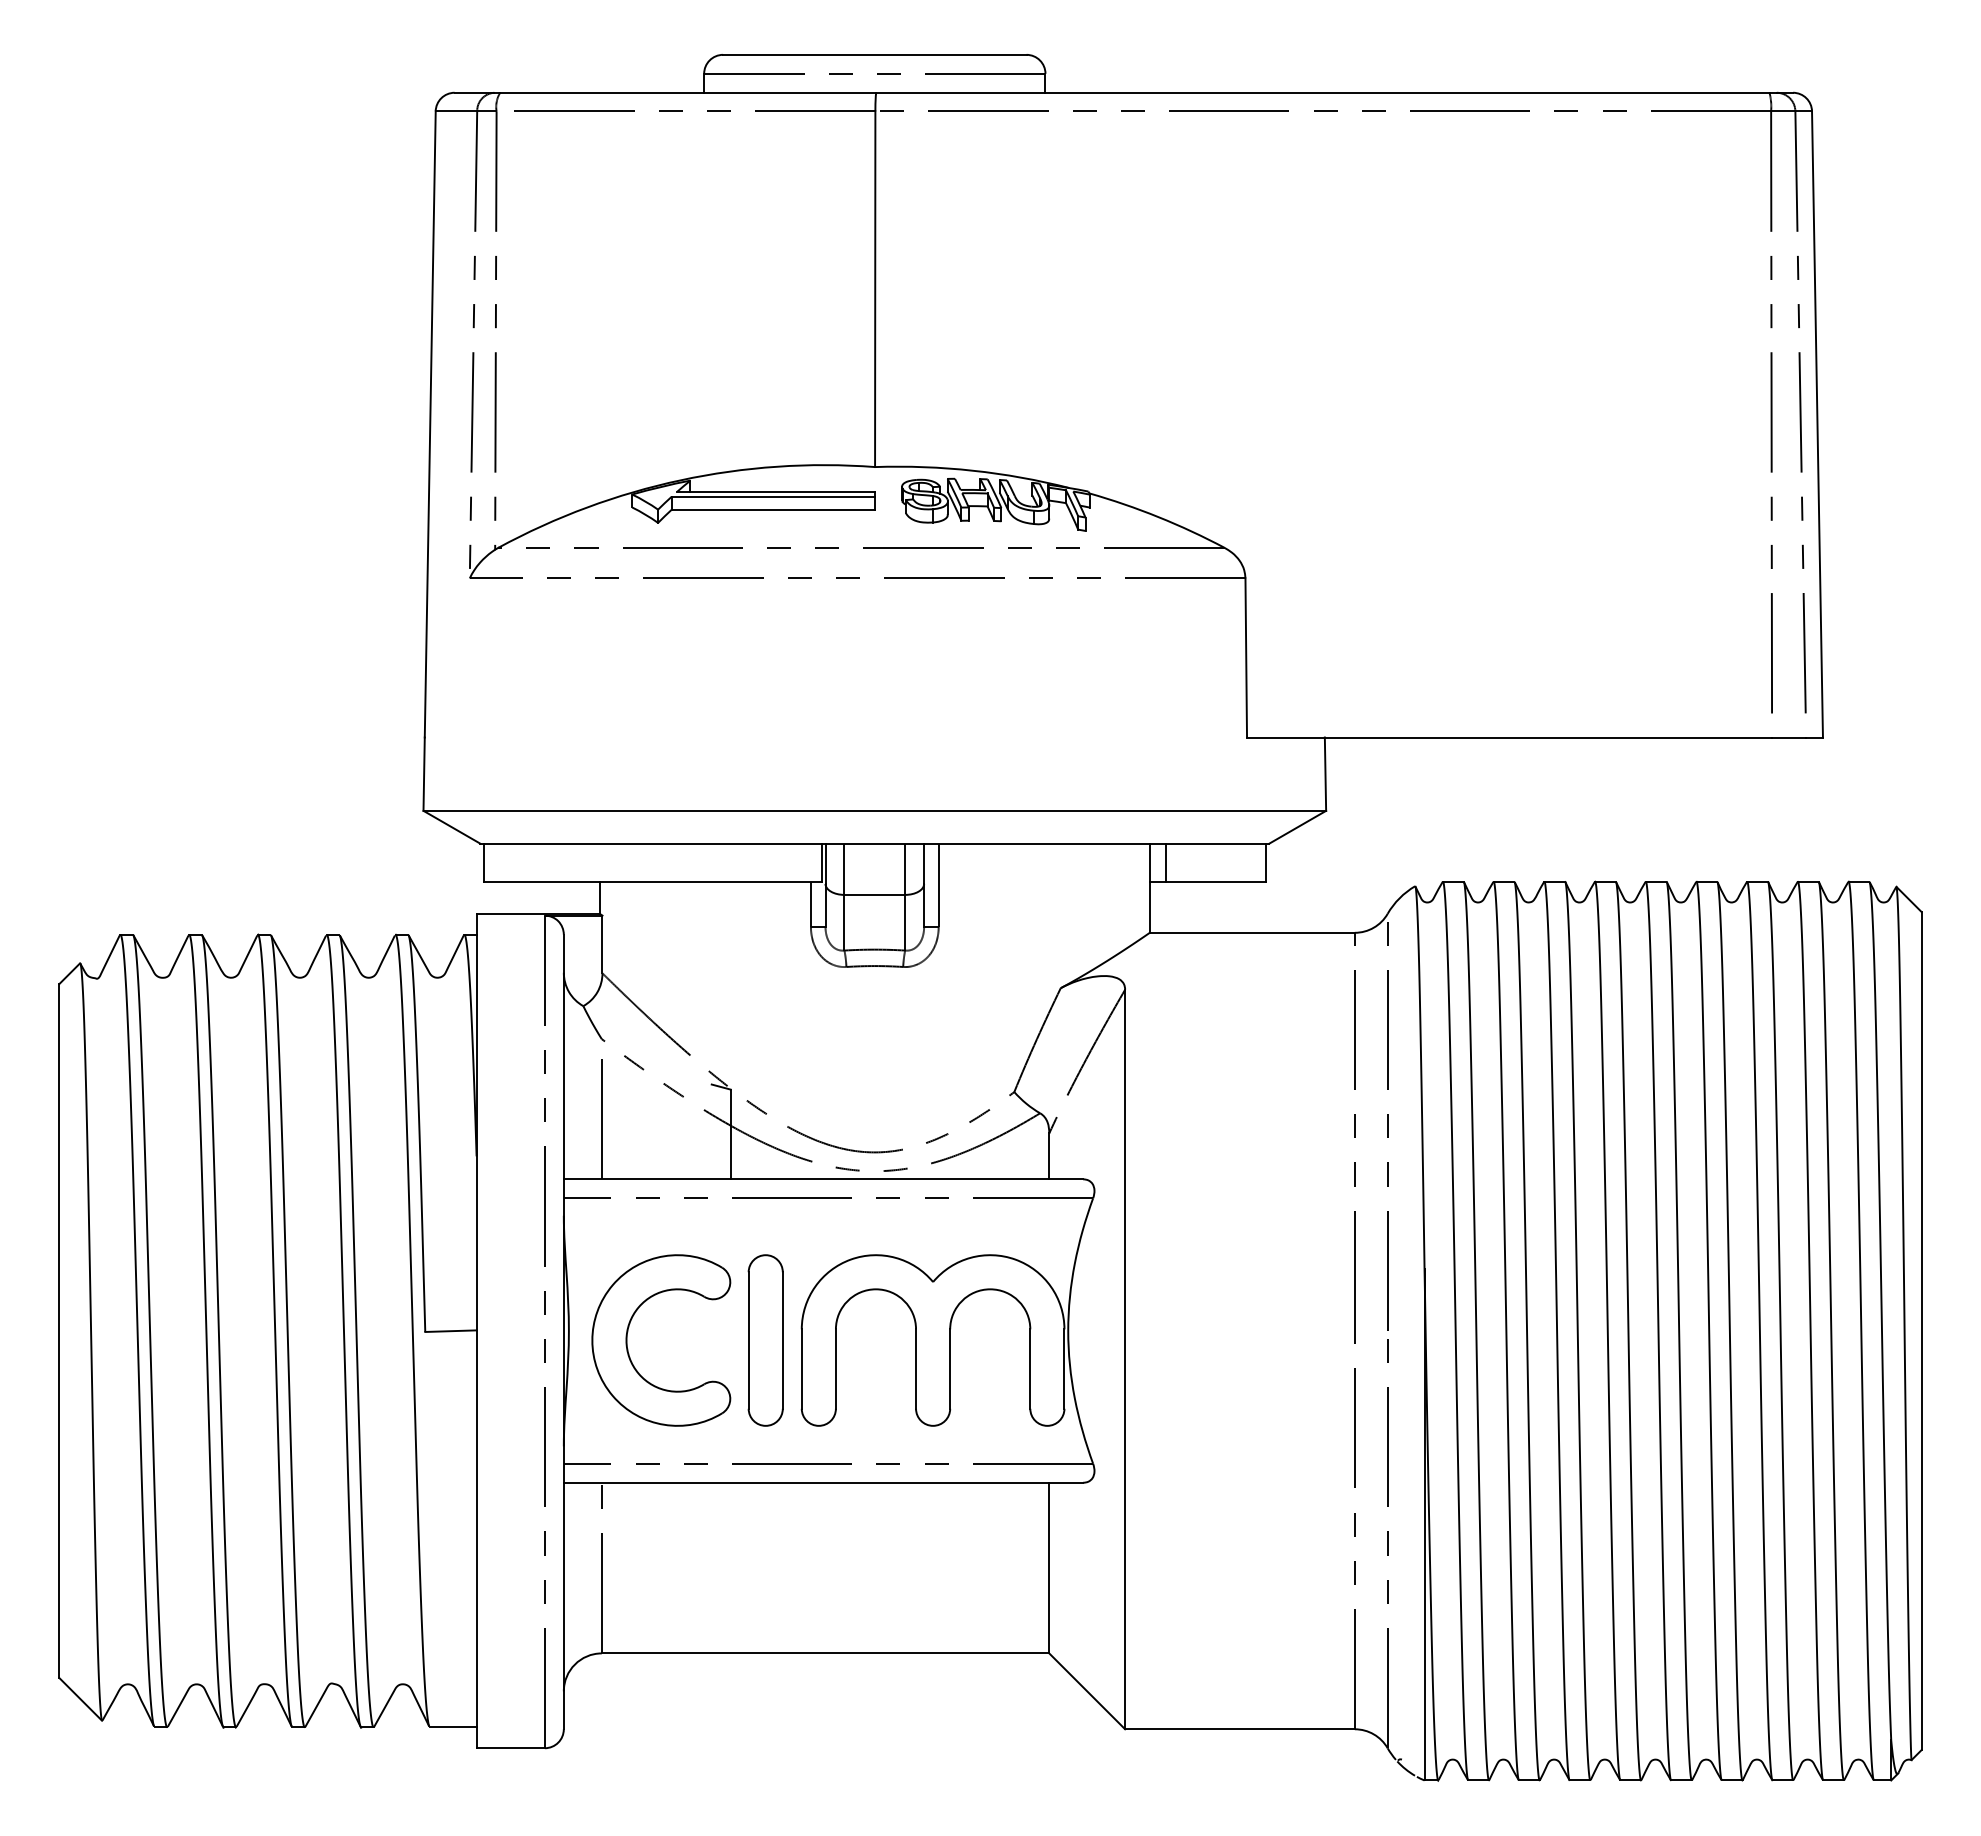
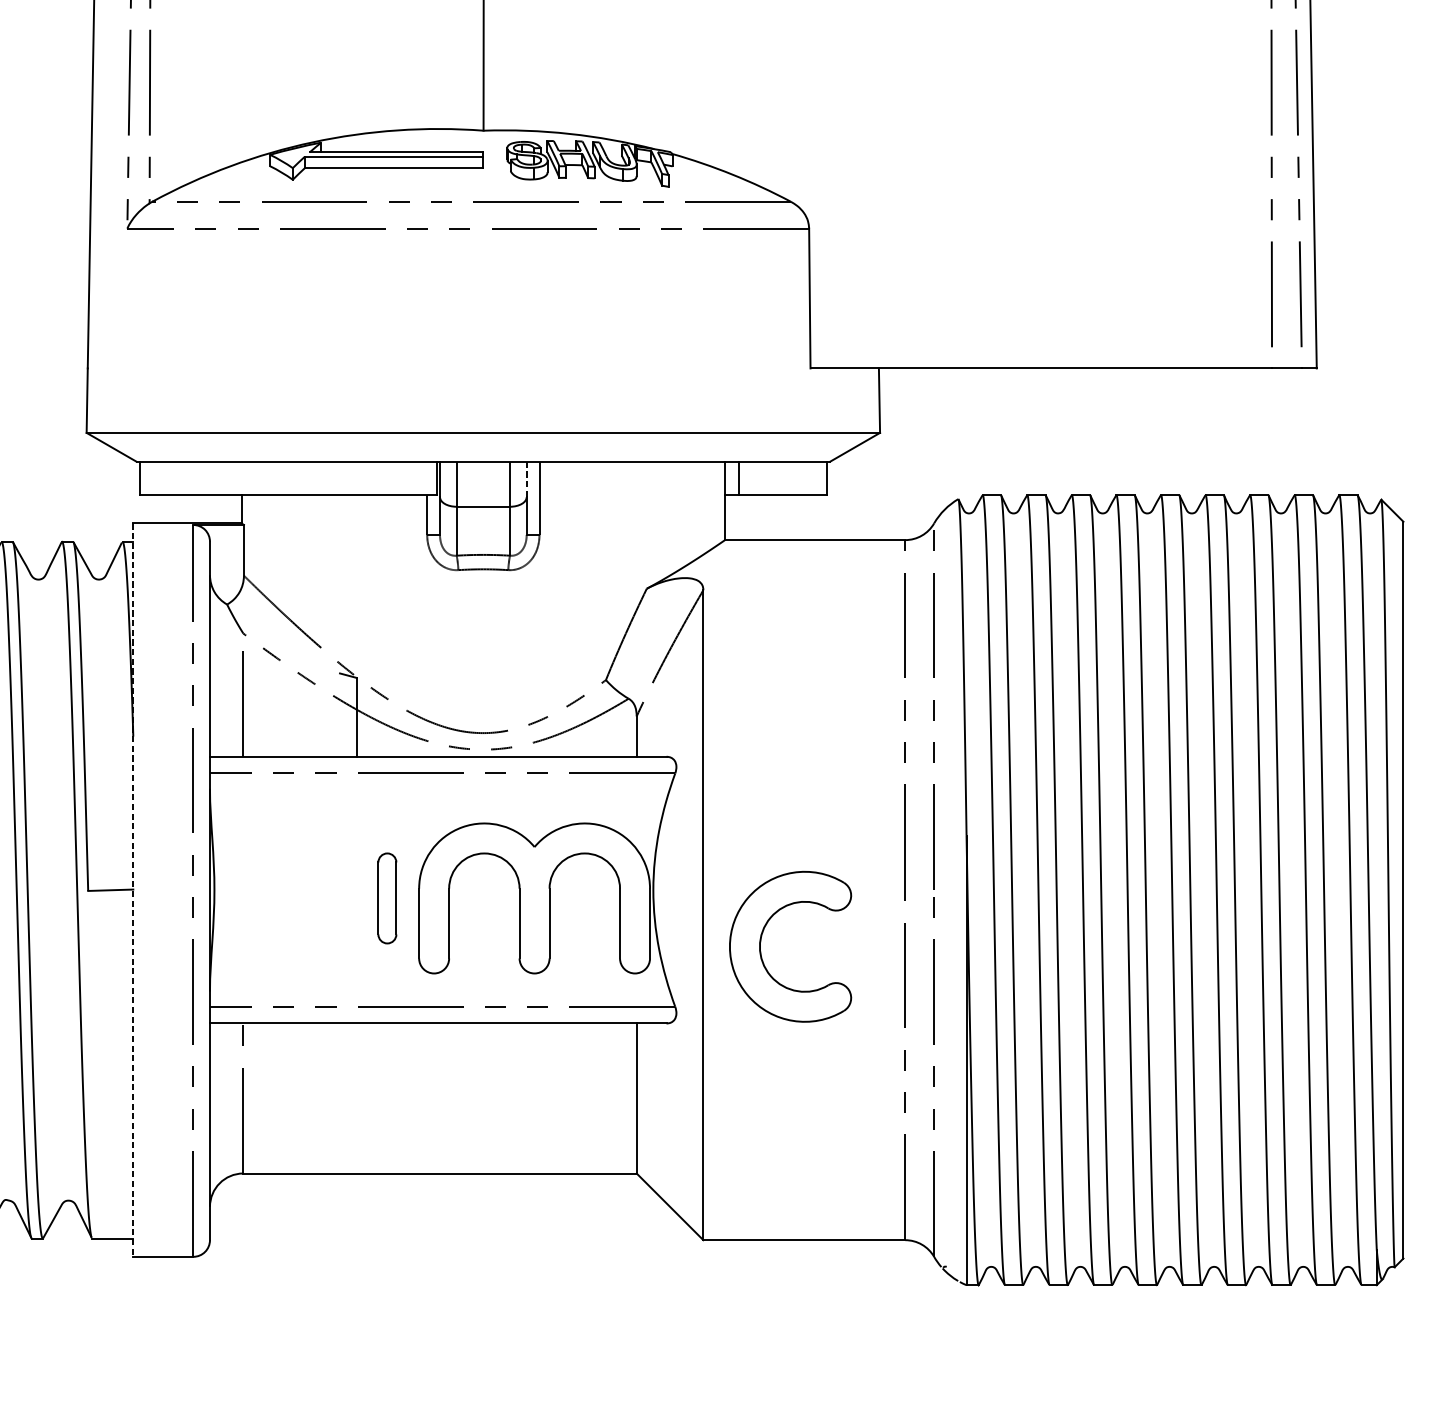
line: (924, 864) -> (527, 480), solid -> dashed
line: (476, 1331) -> (133, 890), solid -> dashed
part: (628, 1332) -> (761, 939), moved
part: (765, 1340) -> (387, 898), size x0.6

